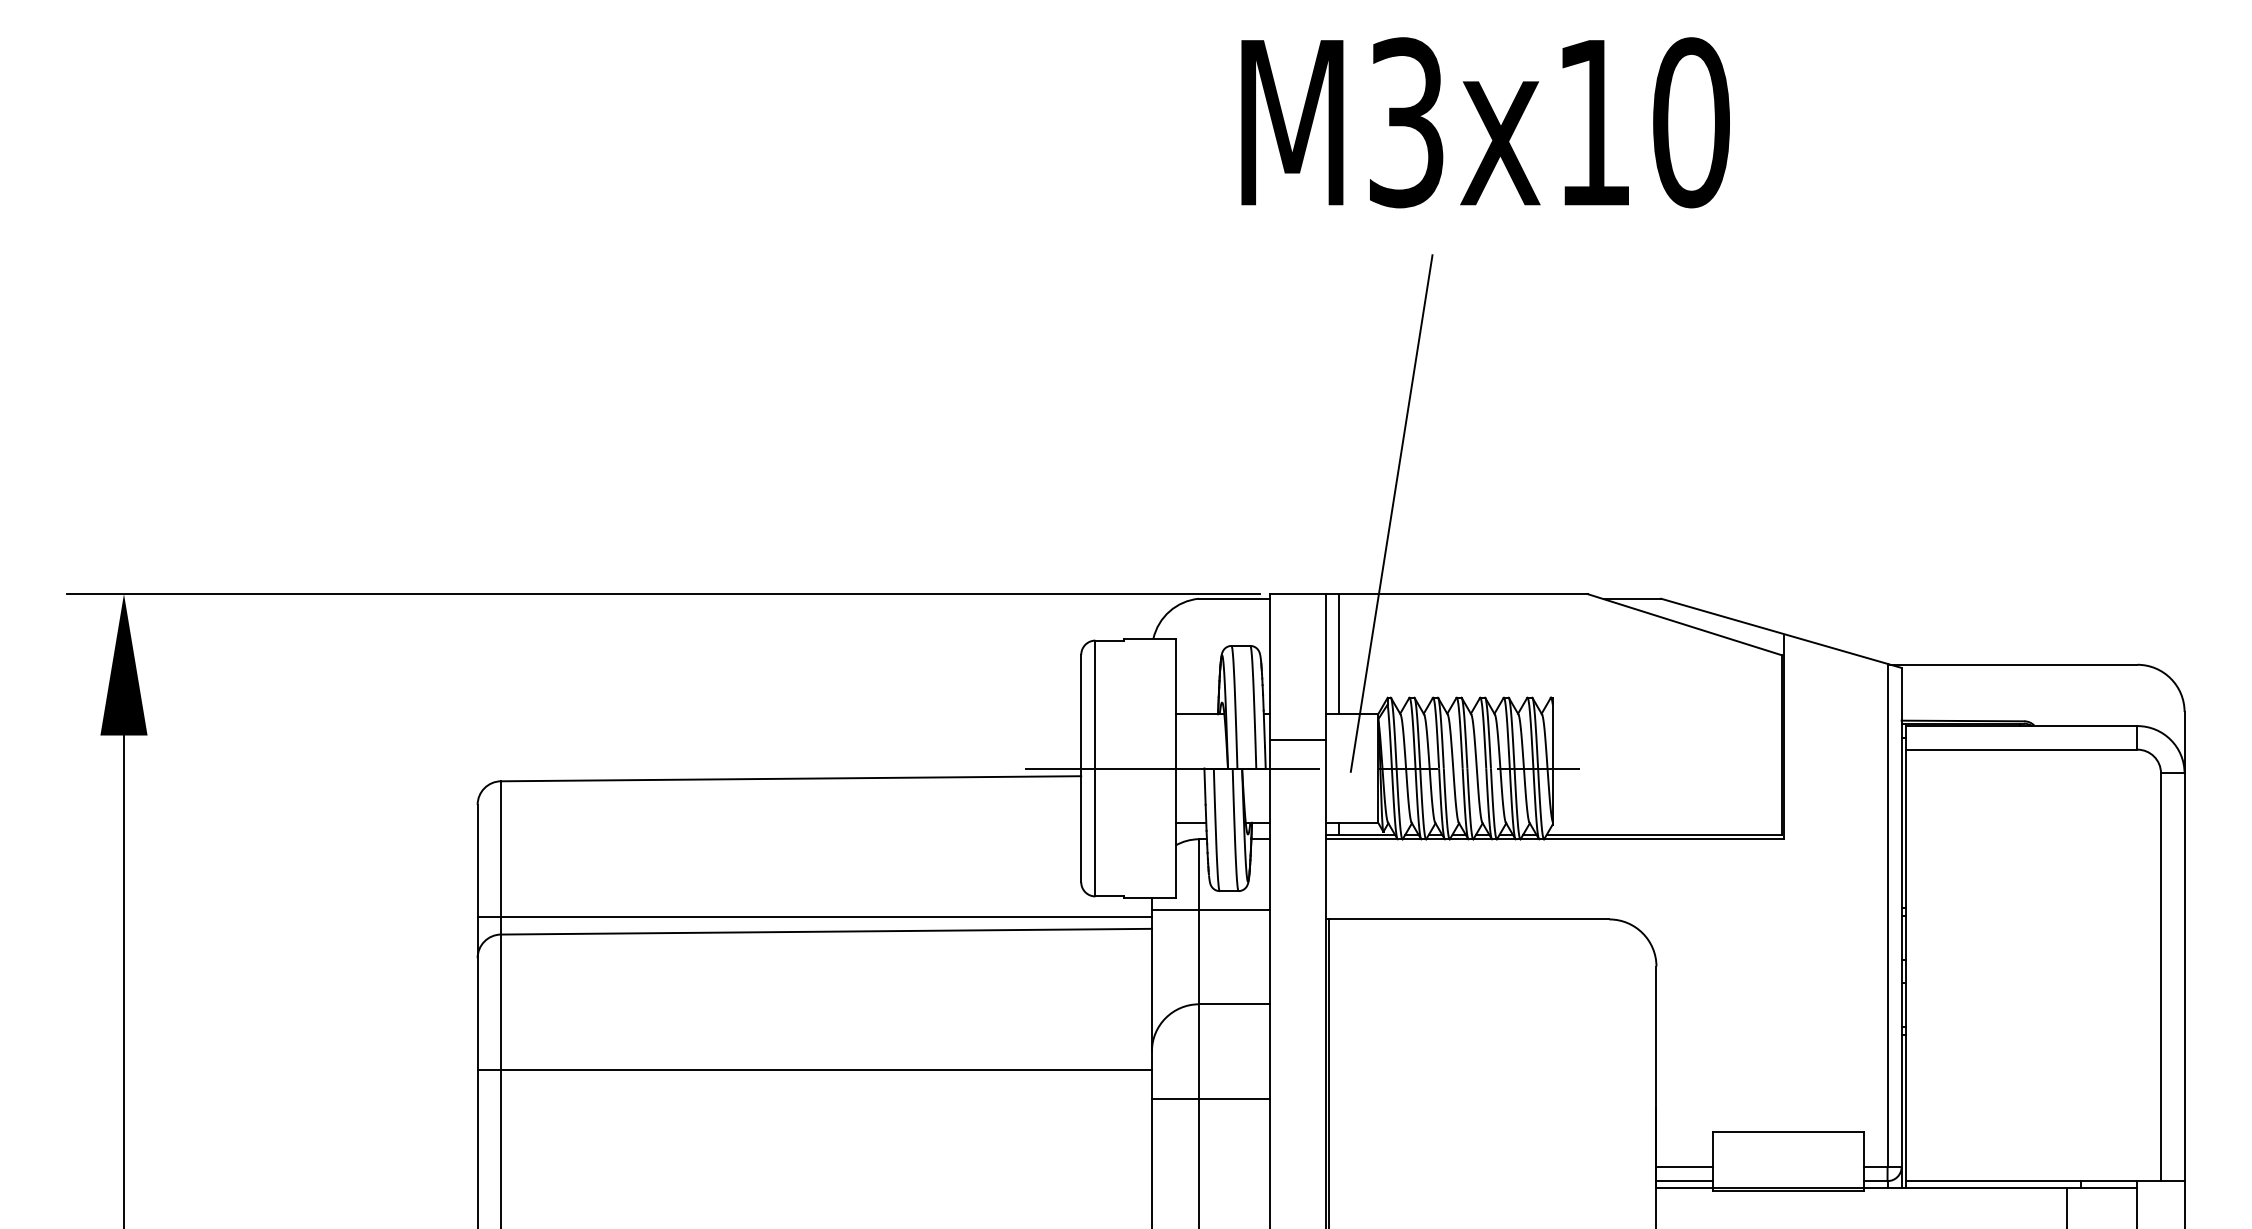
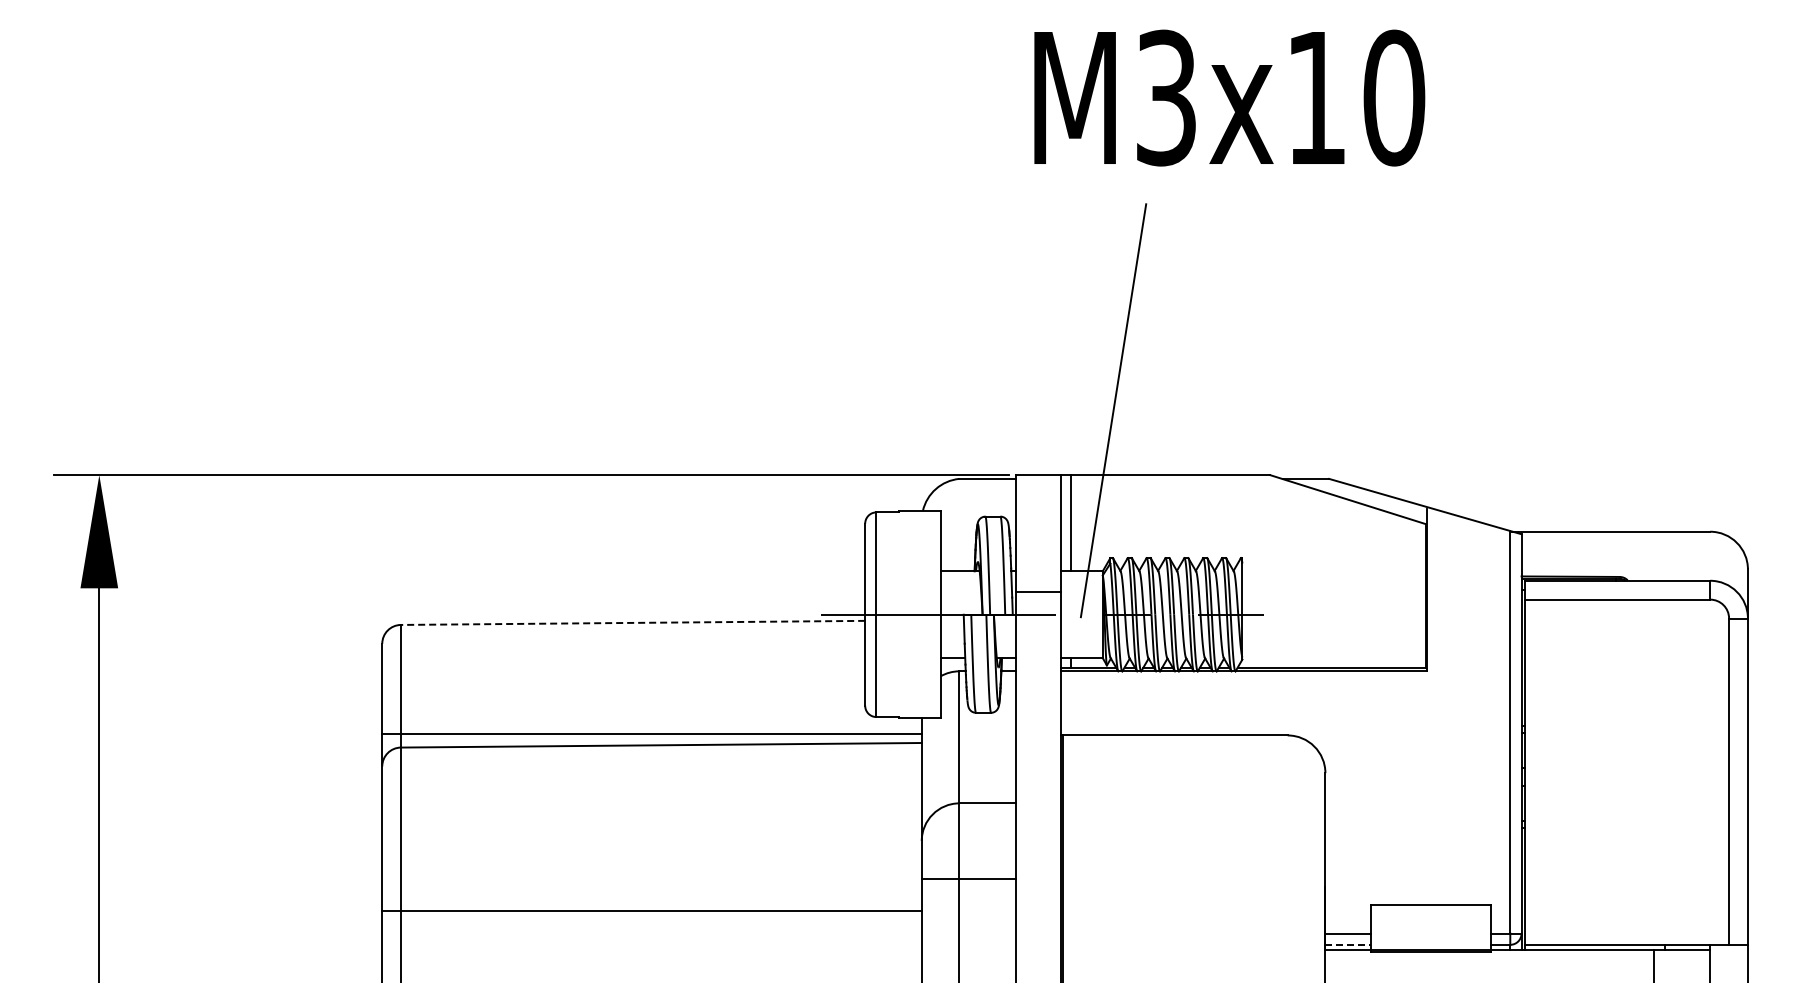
text: (1485, 122) -> (1229, 97), moved
line: (790, 778) -> (632, 622), solid -> dashed
line: (1210, 909) -> (968, 727), removed
line: (814, 1070) -> (651, 911), moved
line: (1685, 1180) -> (1348, 944), solid -> dashed

